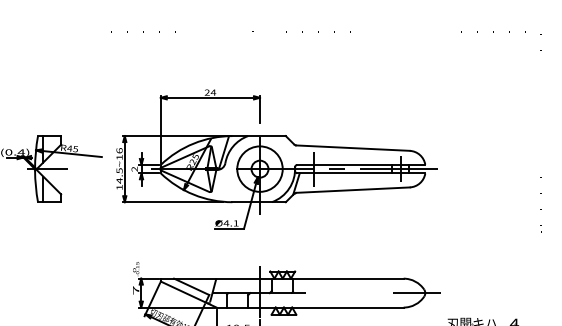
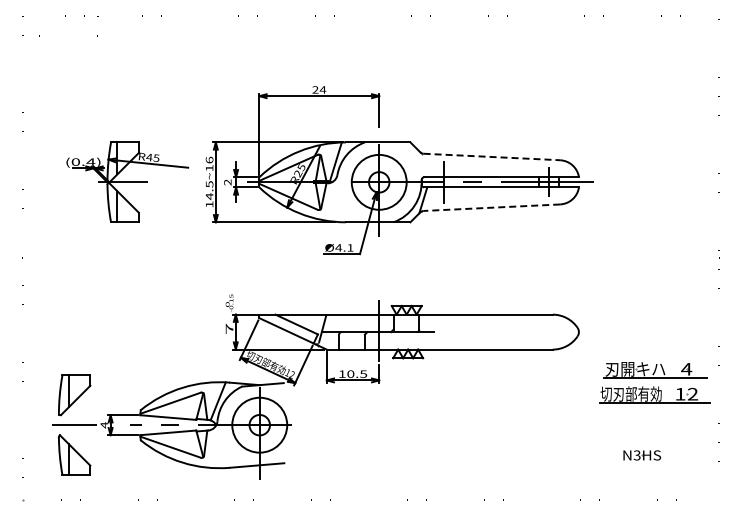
line: (353, 148) -> (492, 157), solid -> dashed
line: (352, 189) -> (491, 207), solid -> dashed
line: (416, 293) -> (568, 332), removed

